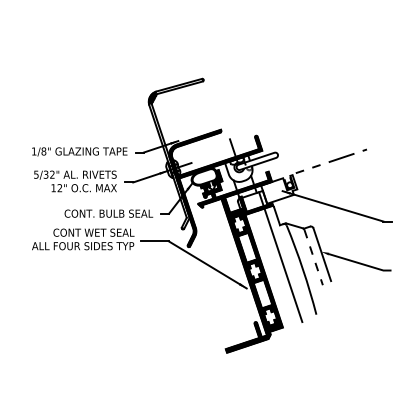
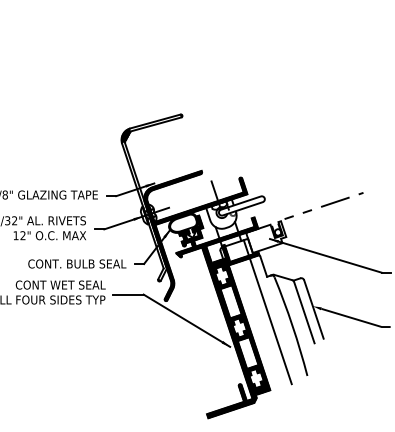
line: (313, 258) -> (304, 313), dashed -> solid

